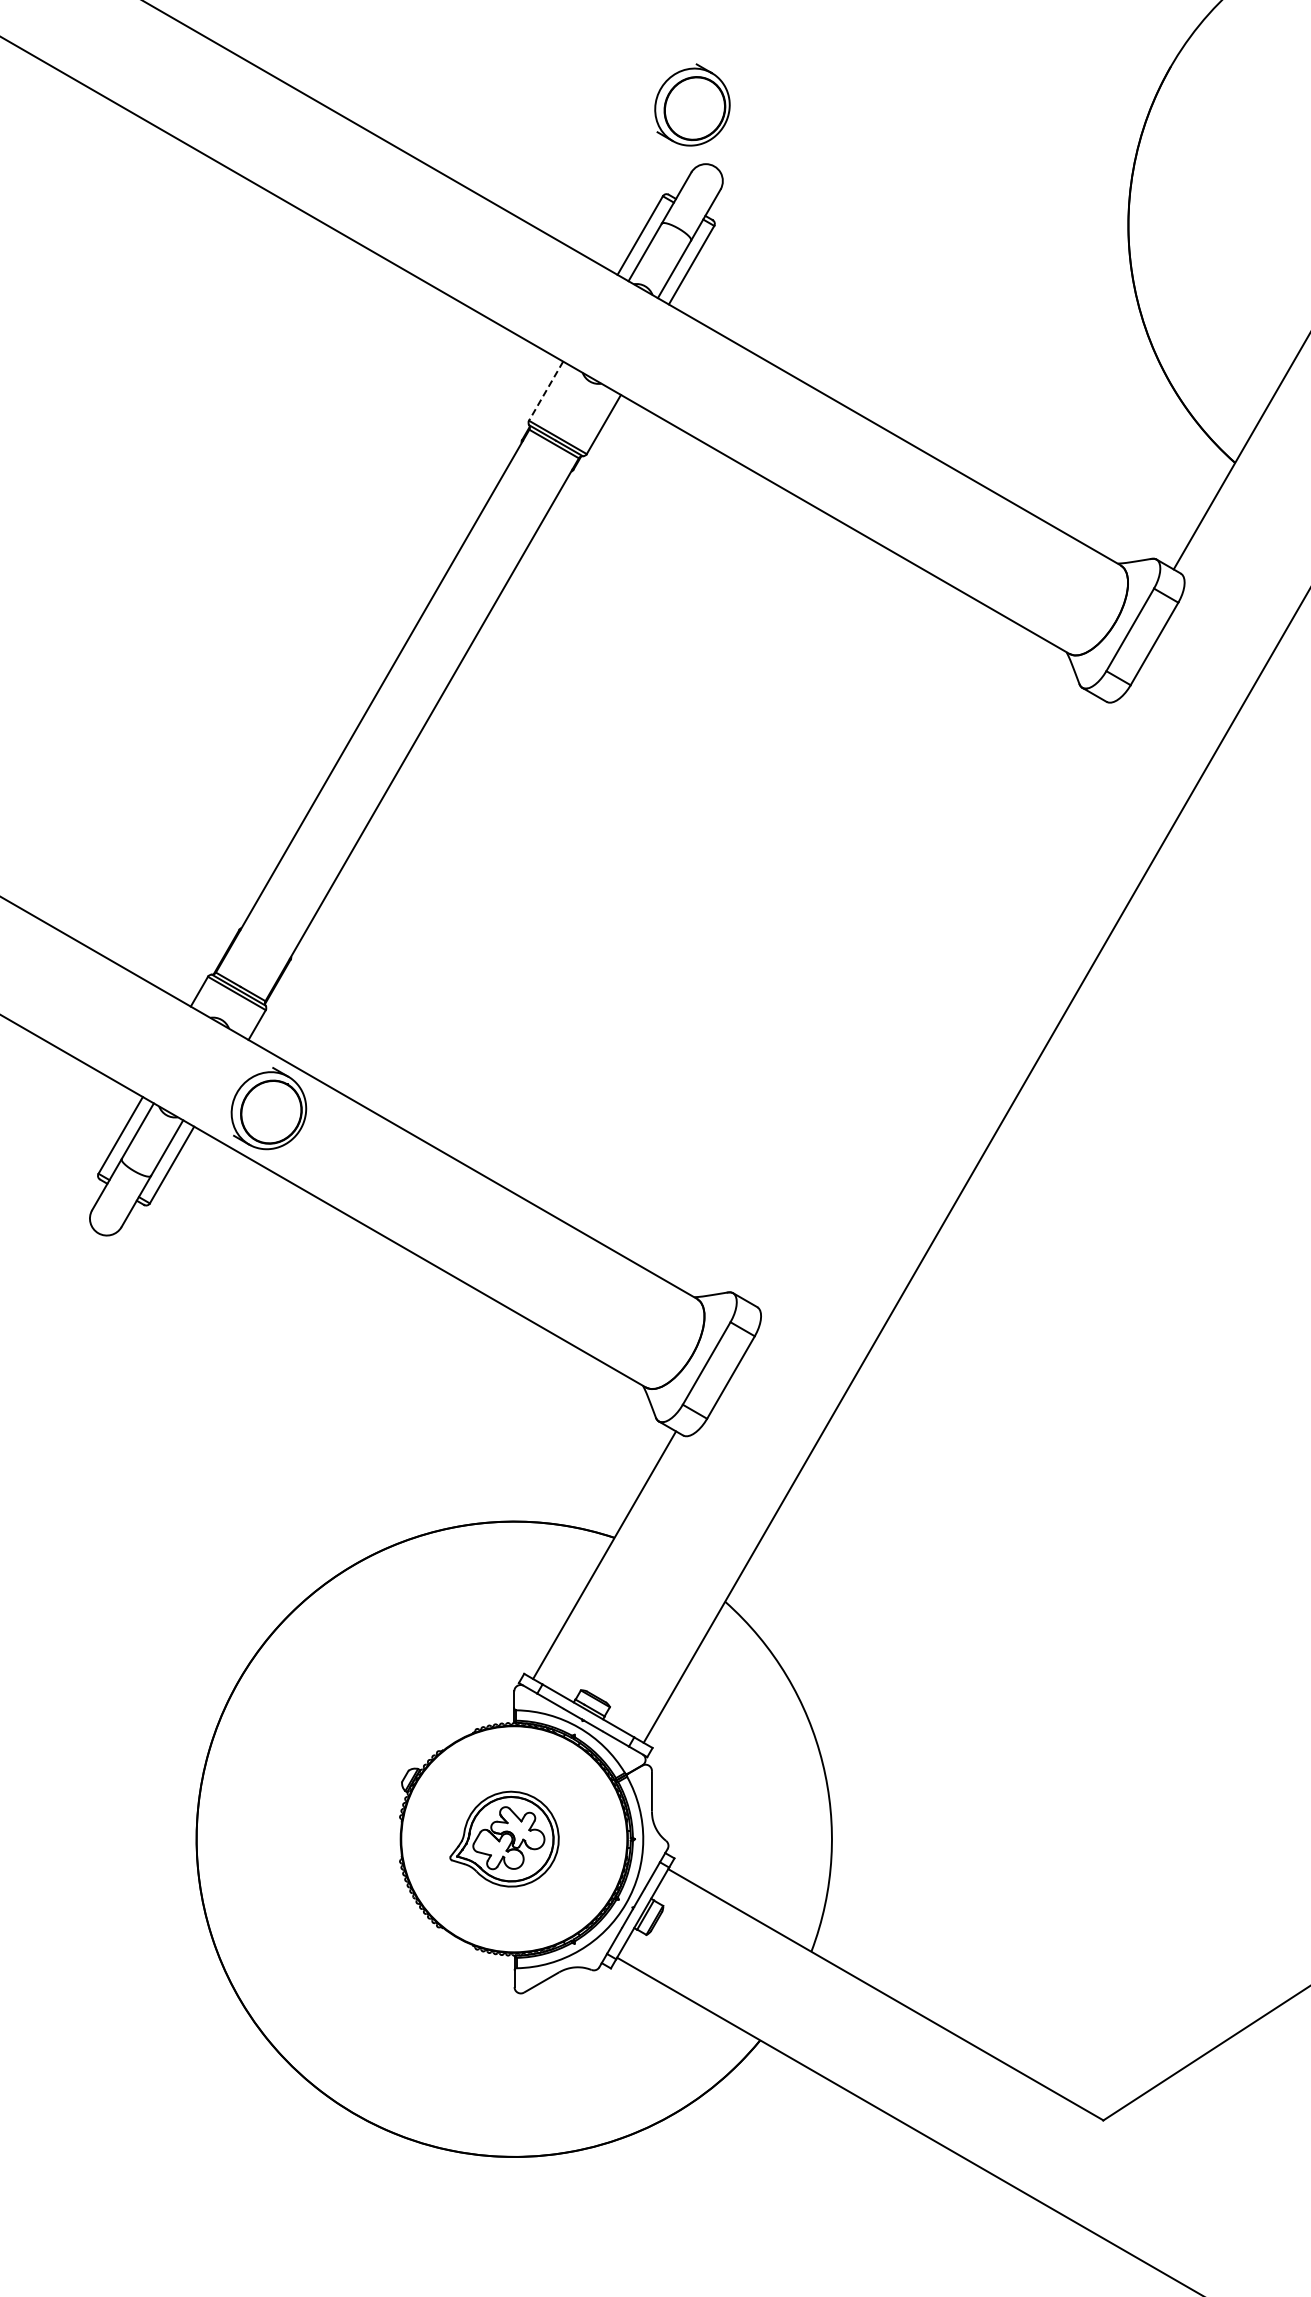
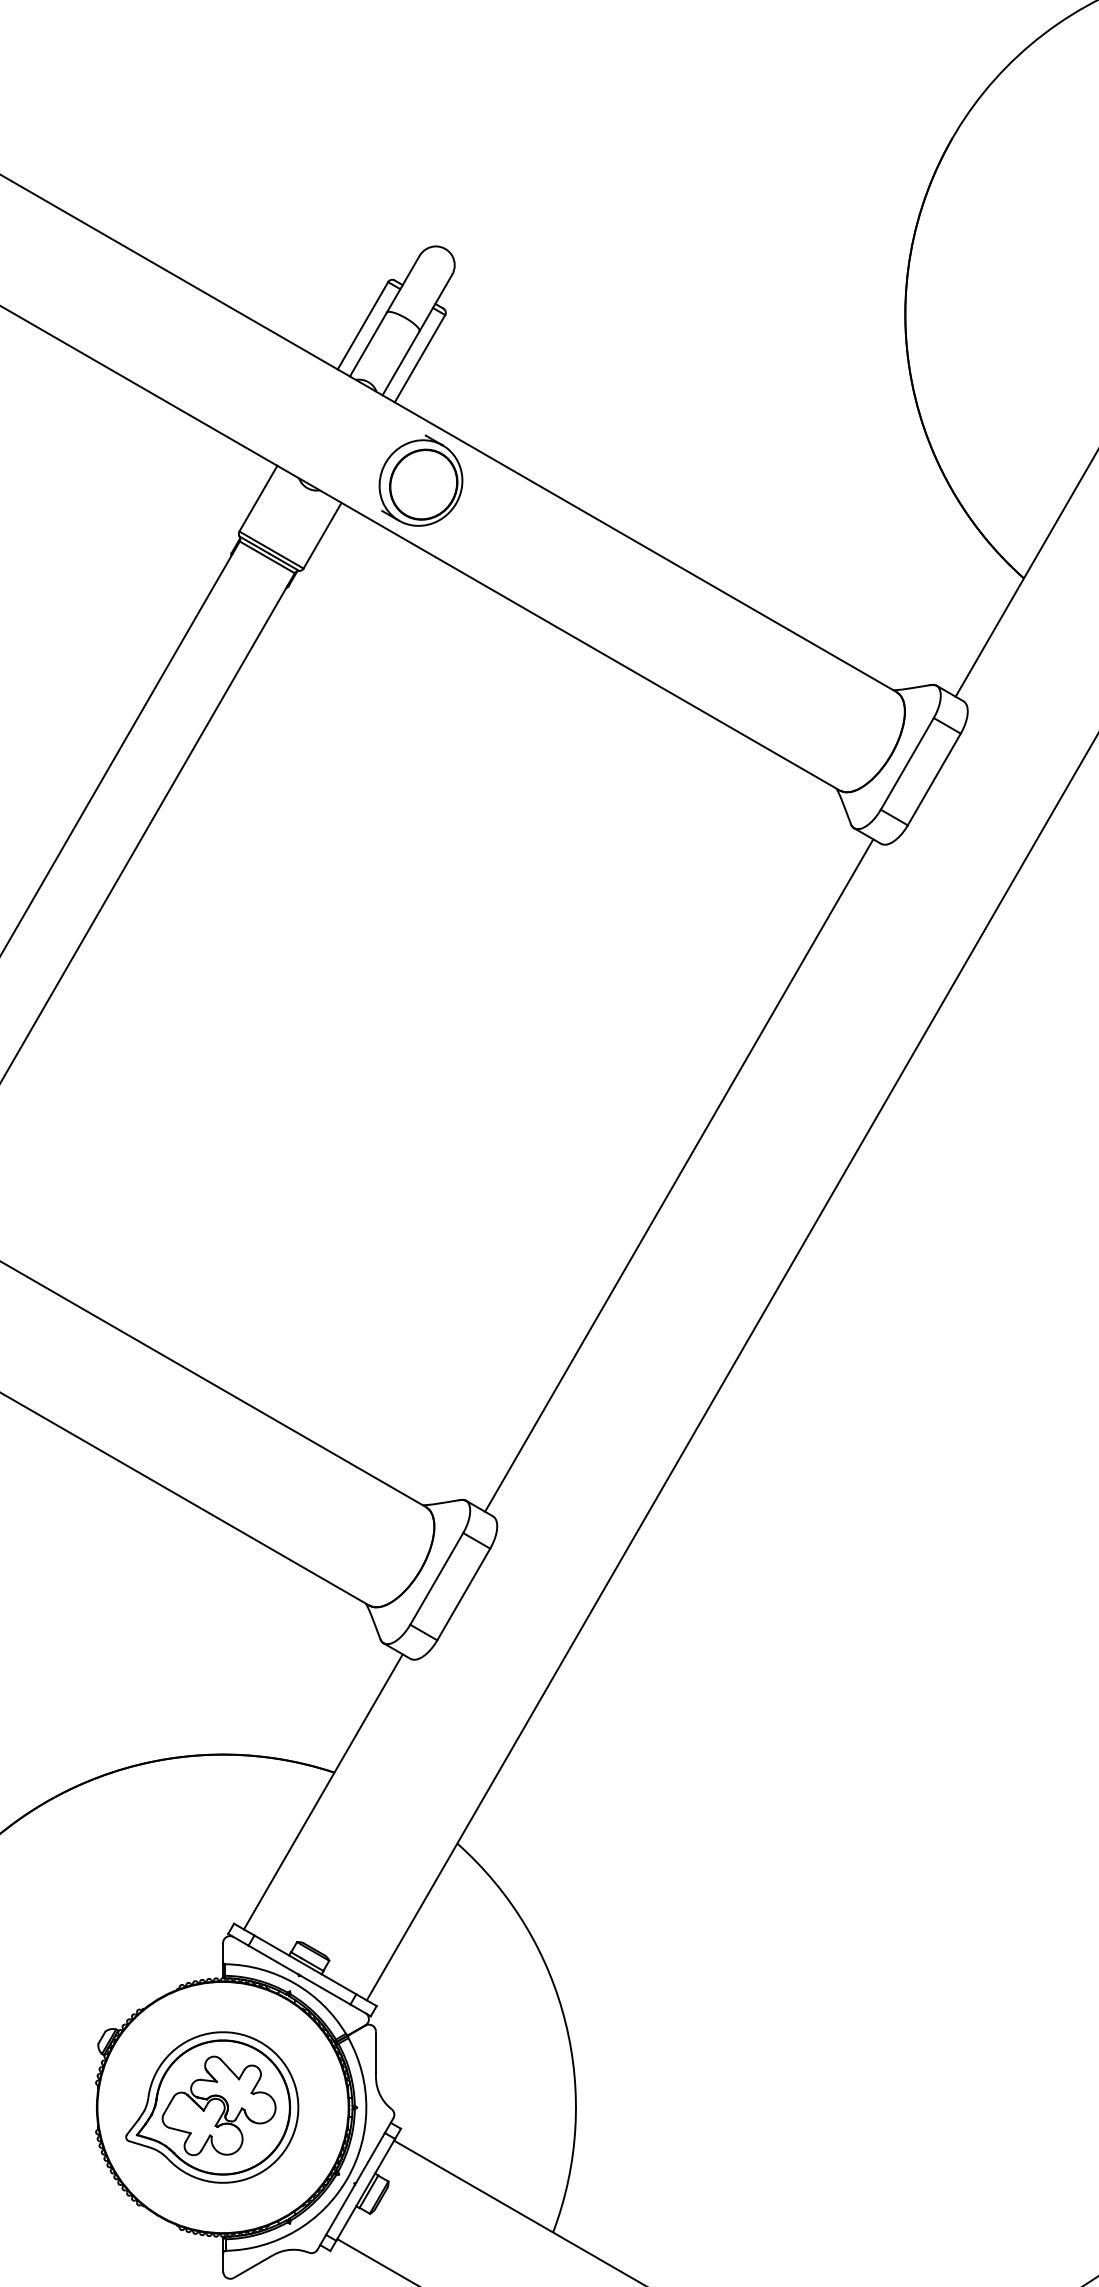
part: (692, 104) -> (421, 480), moved
line: (545, 391) -> (257, 499), dashed -> solid
line: (924, 1000) -> (678, 1175), added
part: (504, 1838) -> (212, 2106), size x1.43

